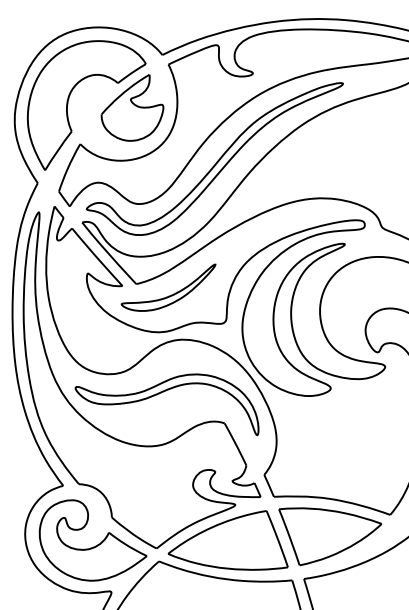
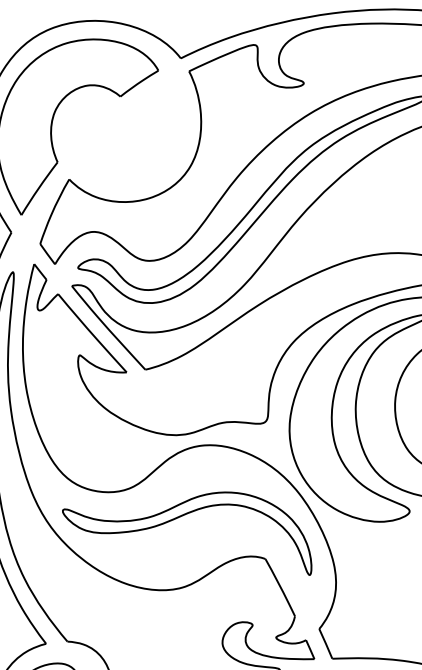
part: (132, 107) -> (140, 129), removed
part: (171, 294) -> (193, 383), removed

